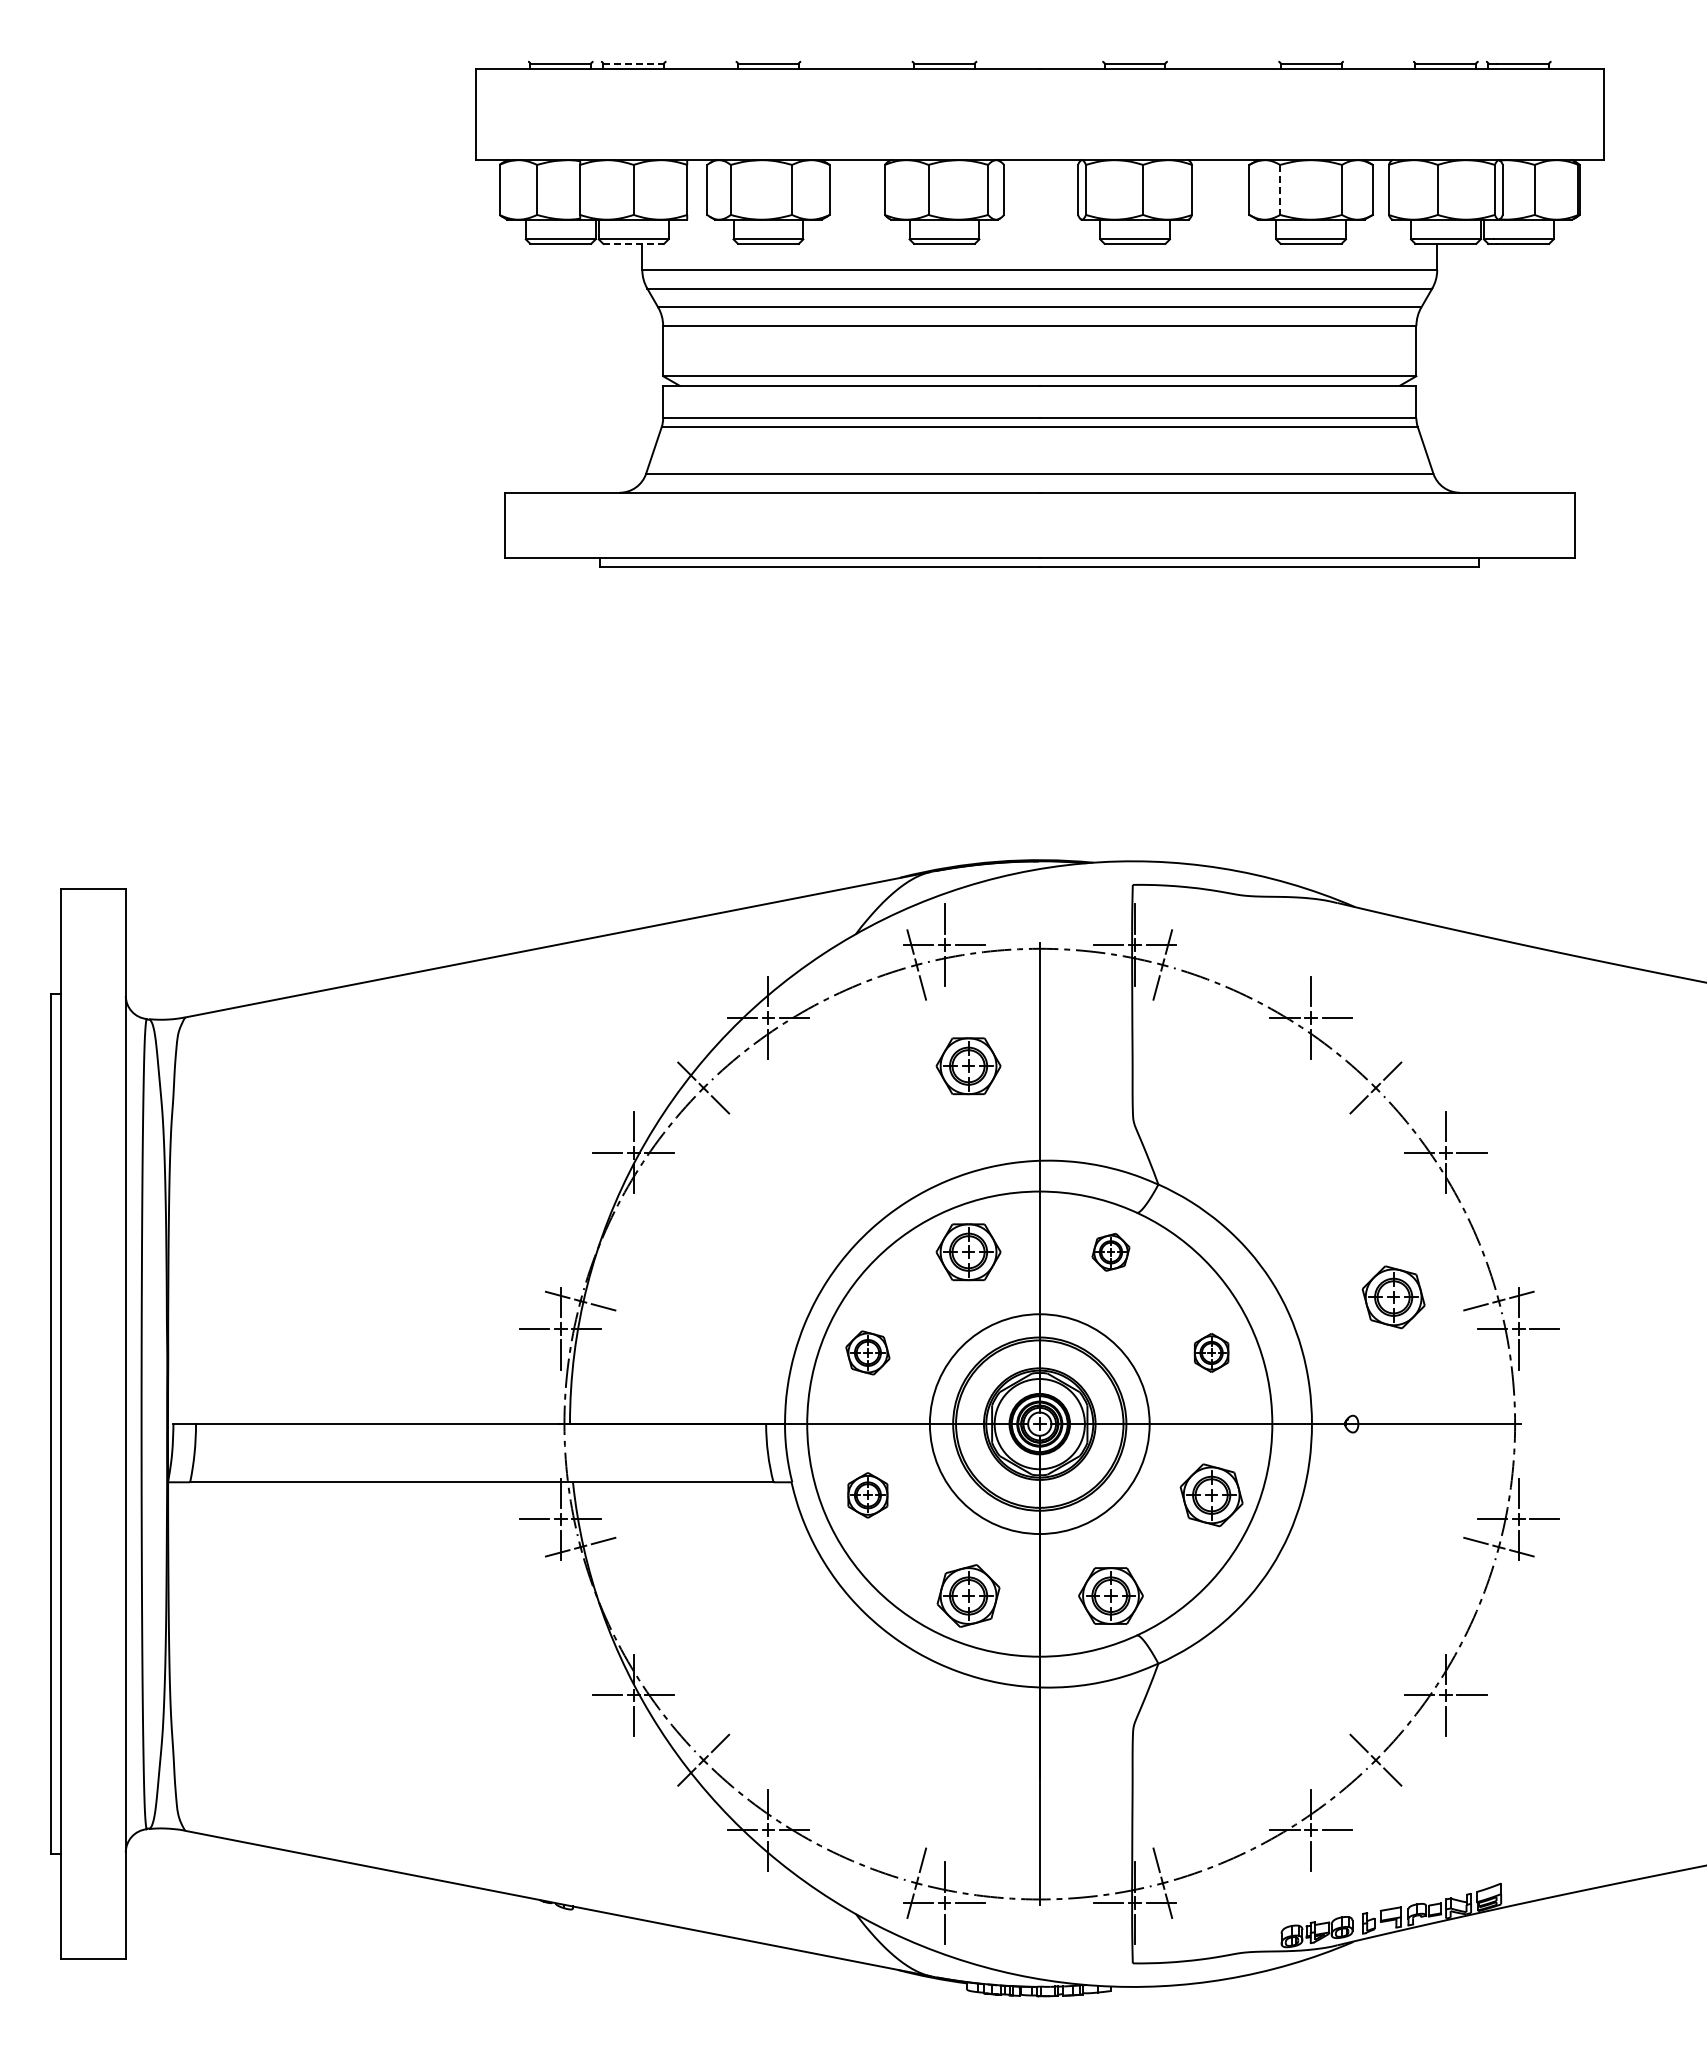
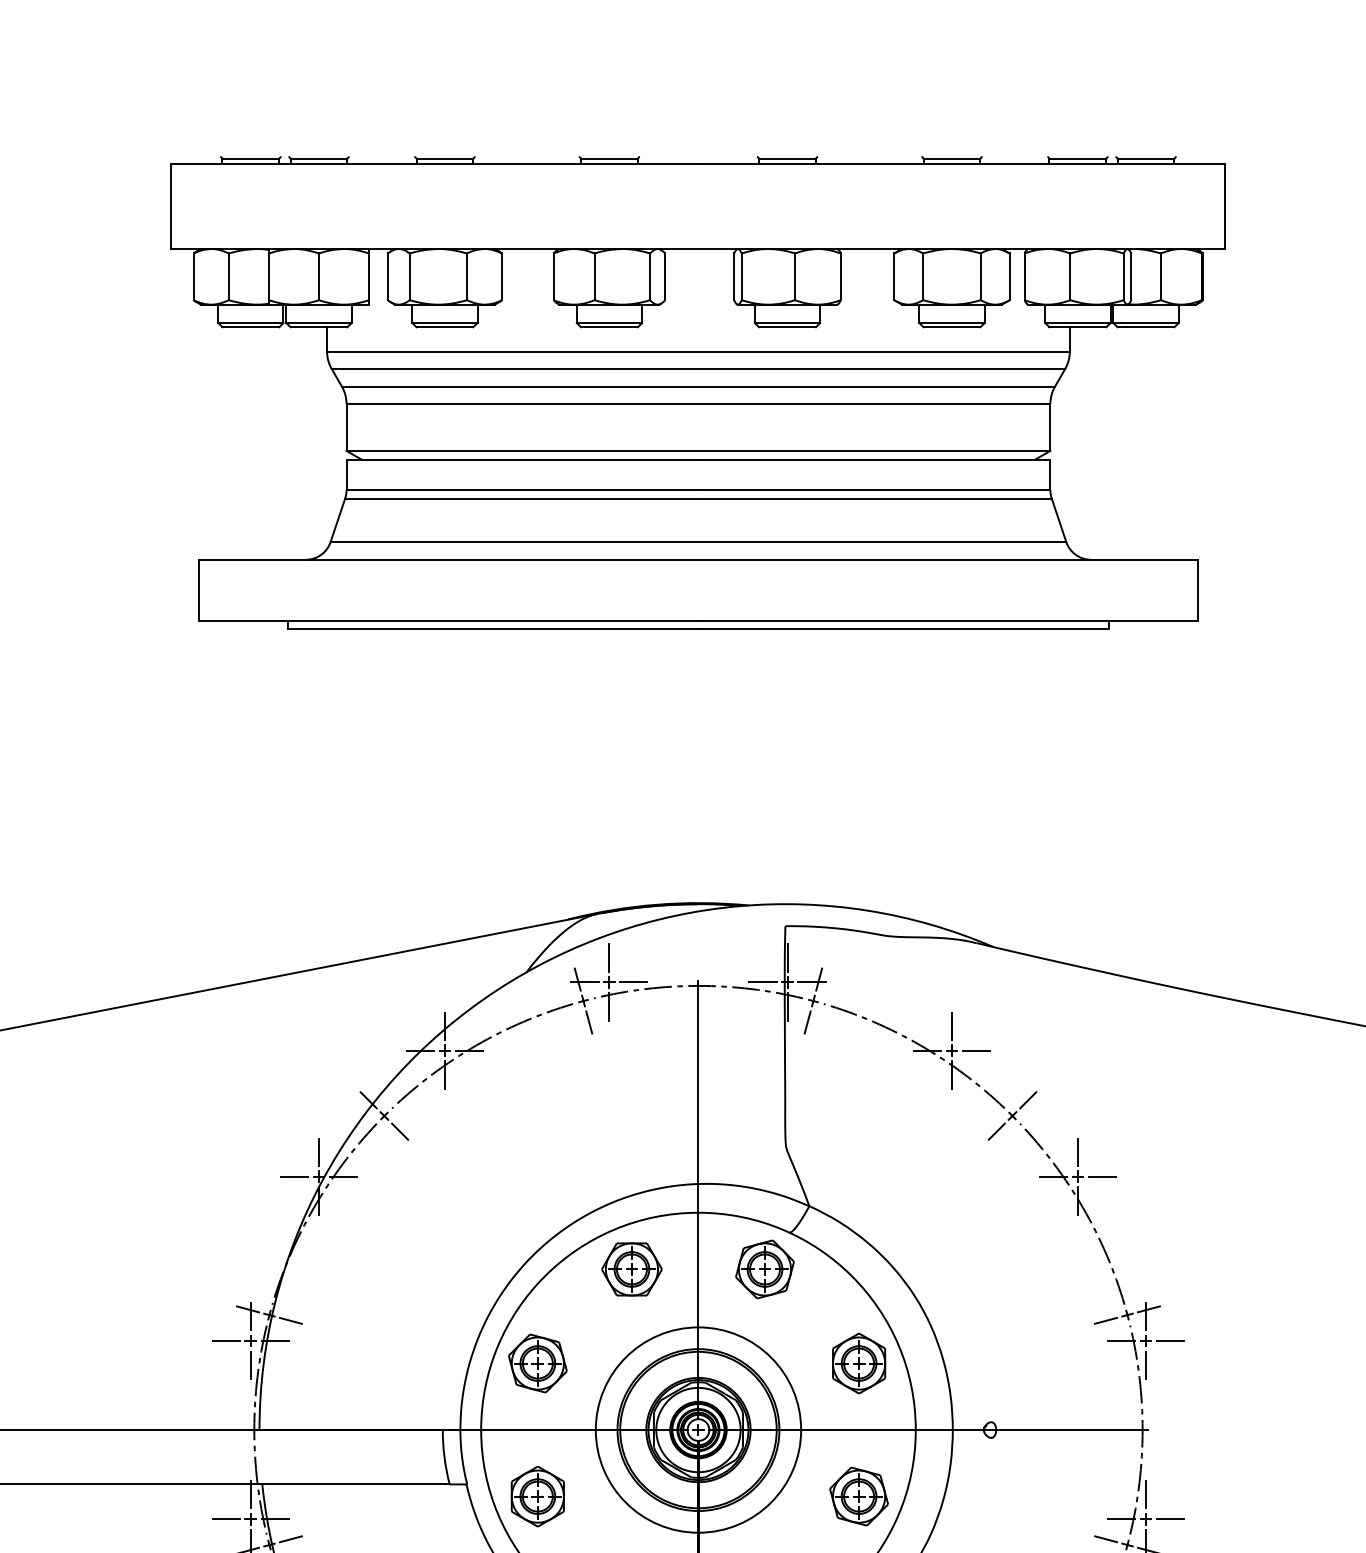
line: (634, 64) -> (319, 159), dashed -> solid
line: (1280, 189) -> (923, 276), dashed -> solid
line: (634, 243) -> (319, 326), dashed -> solid
part: (968, 1066) -> (631, 1095), removed
part: (1110, 1252) -> (764, 1269), size x1.67
part: (1393, 1297) -> (1028, 1311), removed
part: (867, 1352) -> (537, 1363), size x1.43
part: (1211, 1352) -> (858, 1363), size x1.67
part: (867, 1495) -> (537, 1496), size x1.43

